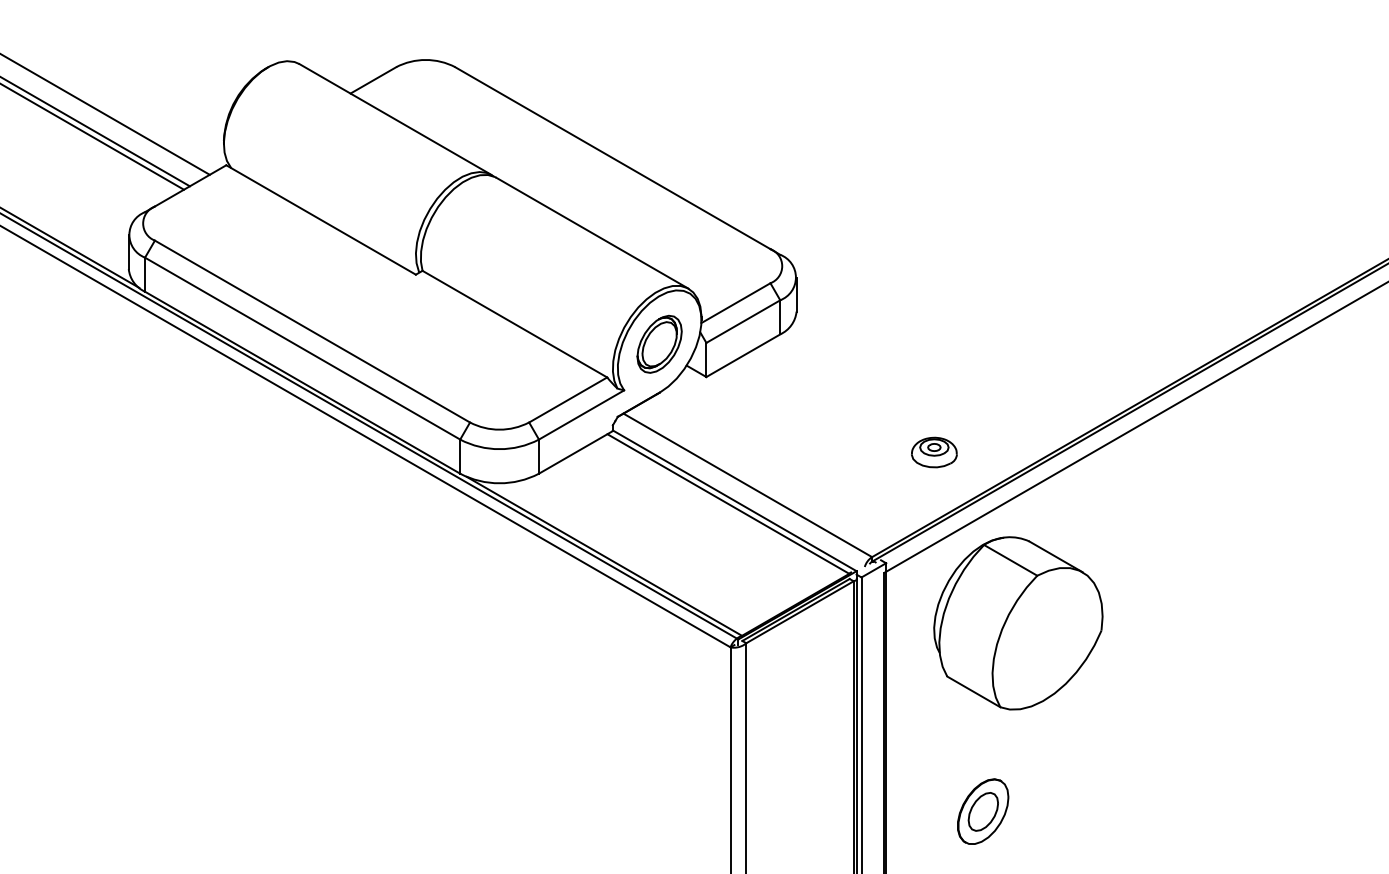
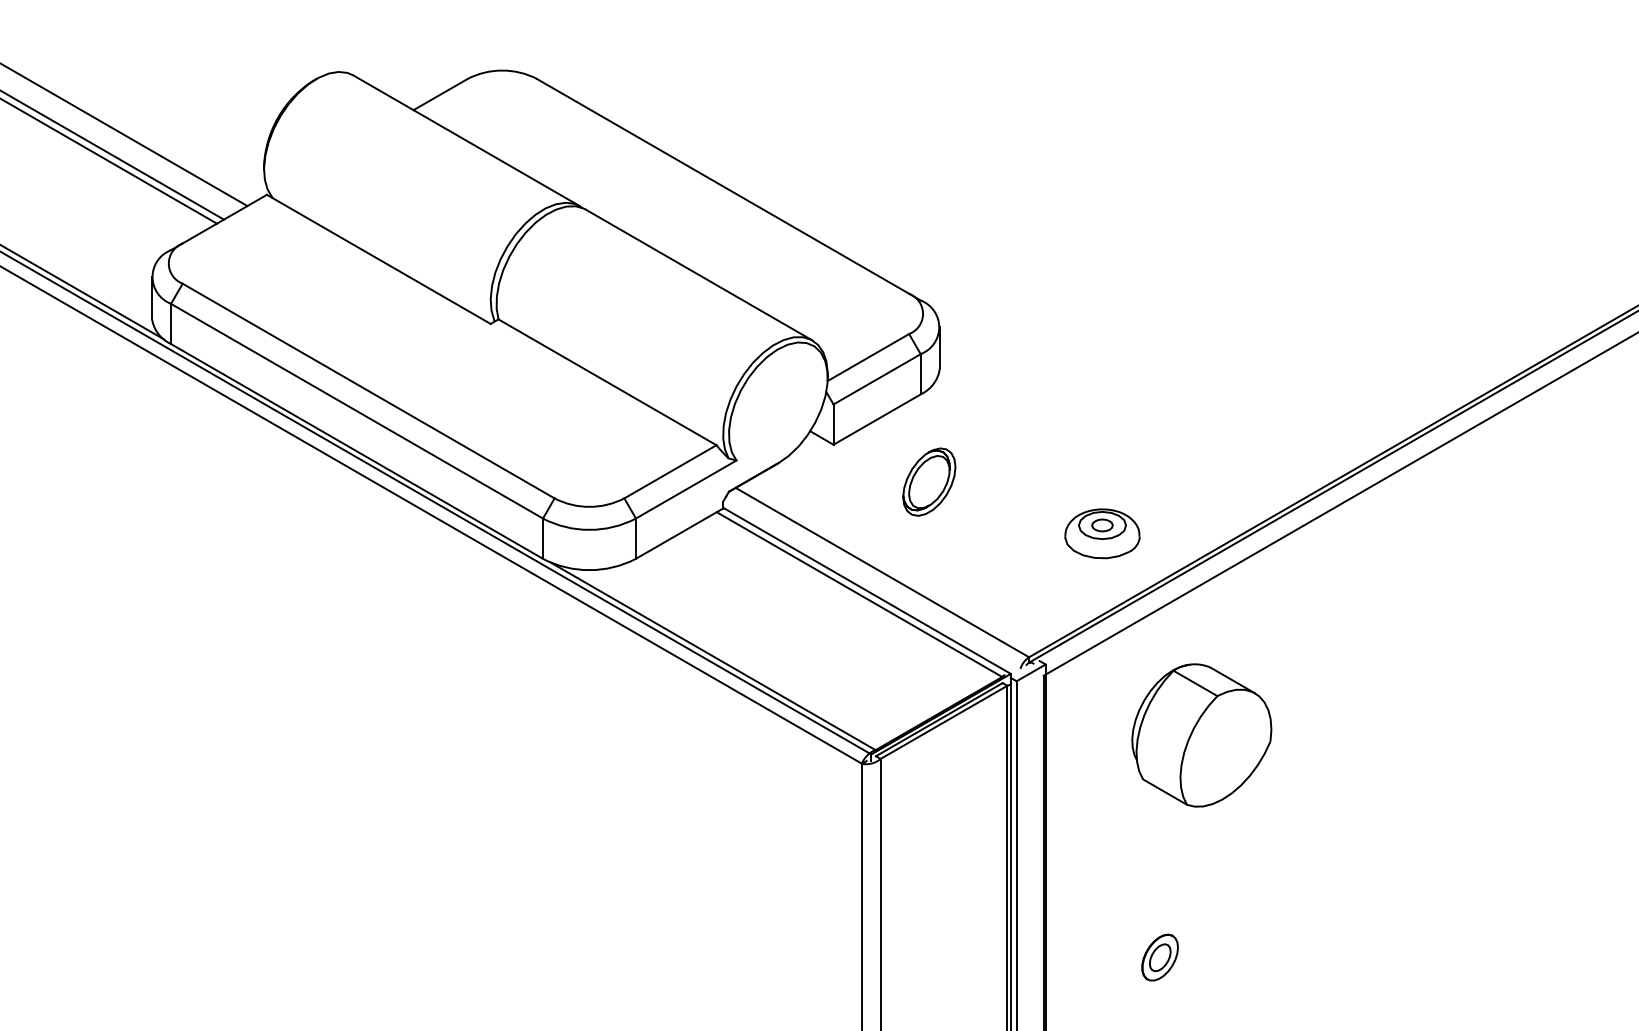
part: (659, 343) -> (929, 481), moved
part: (934, 452) -> (1102, 533), size x1.4
part: (1018, 623) -> (1201, 735), size x0.7
part: (982, 811) -> (1159, 957), size x0.6

